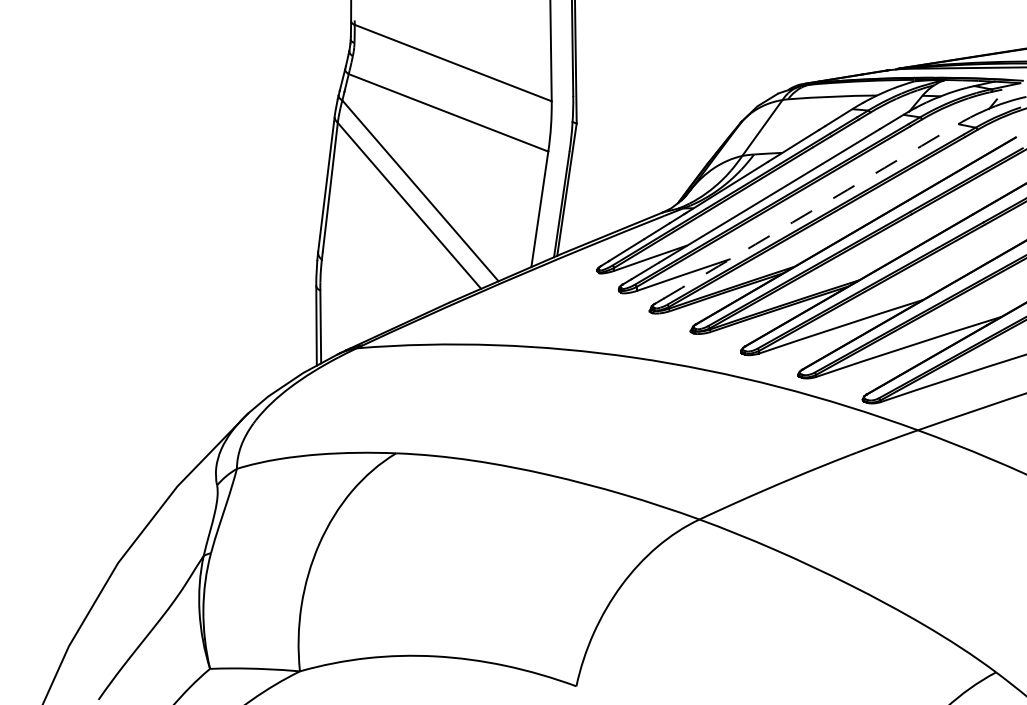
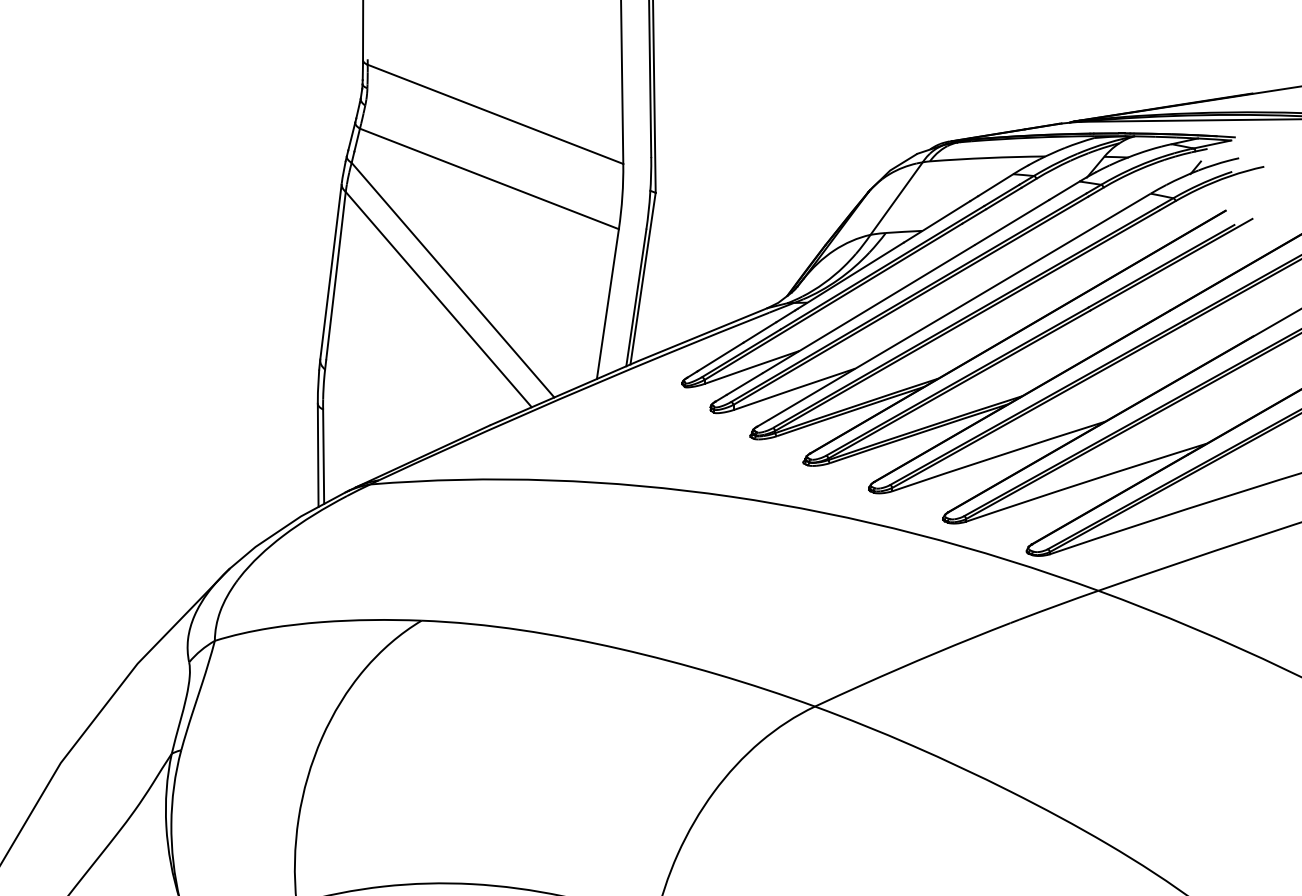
arc: (810, 211) -> (959, 306), dashed -> solid

